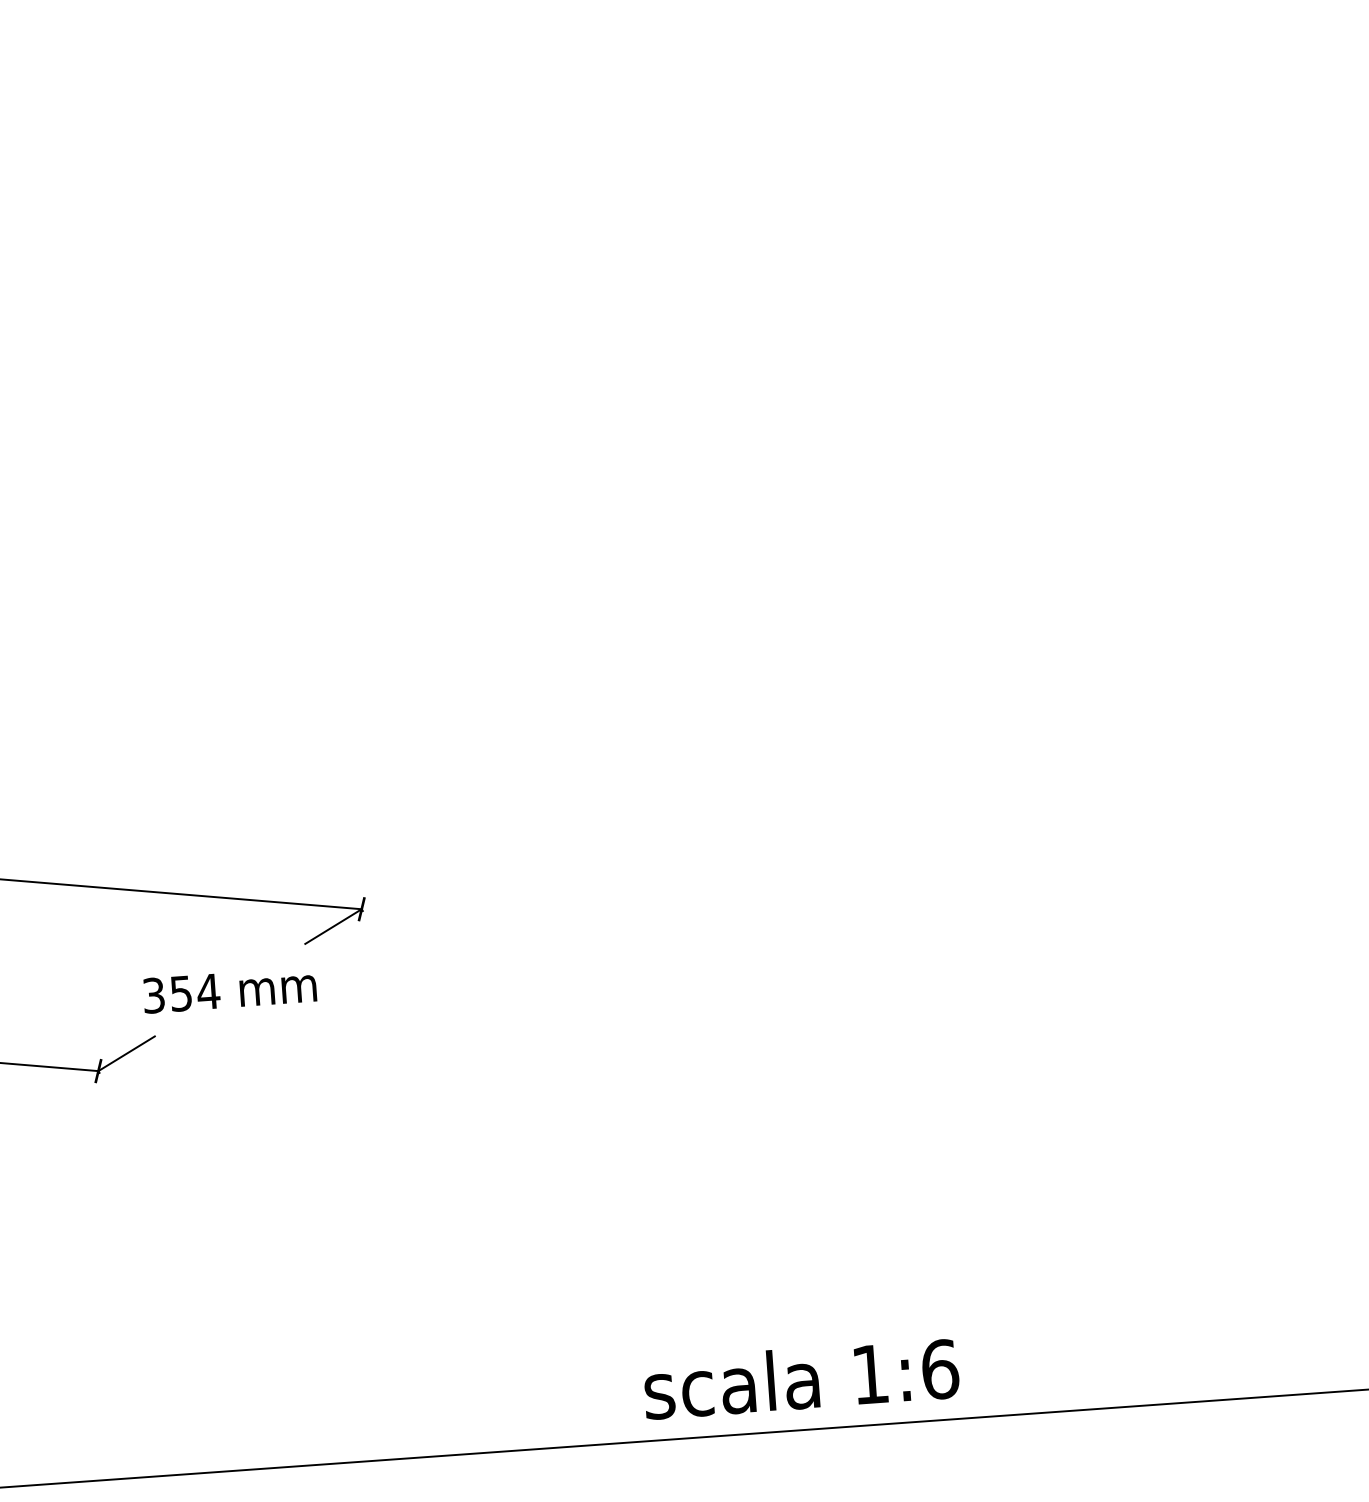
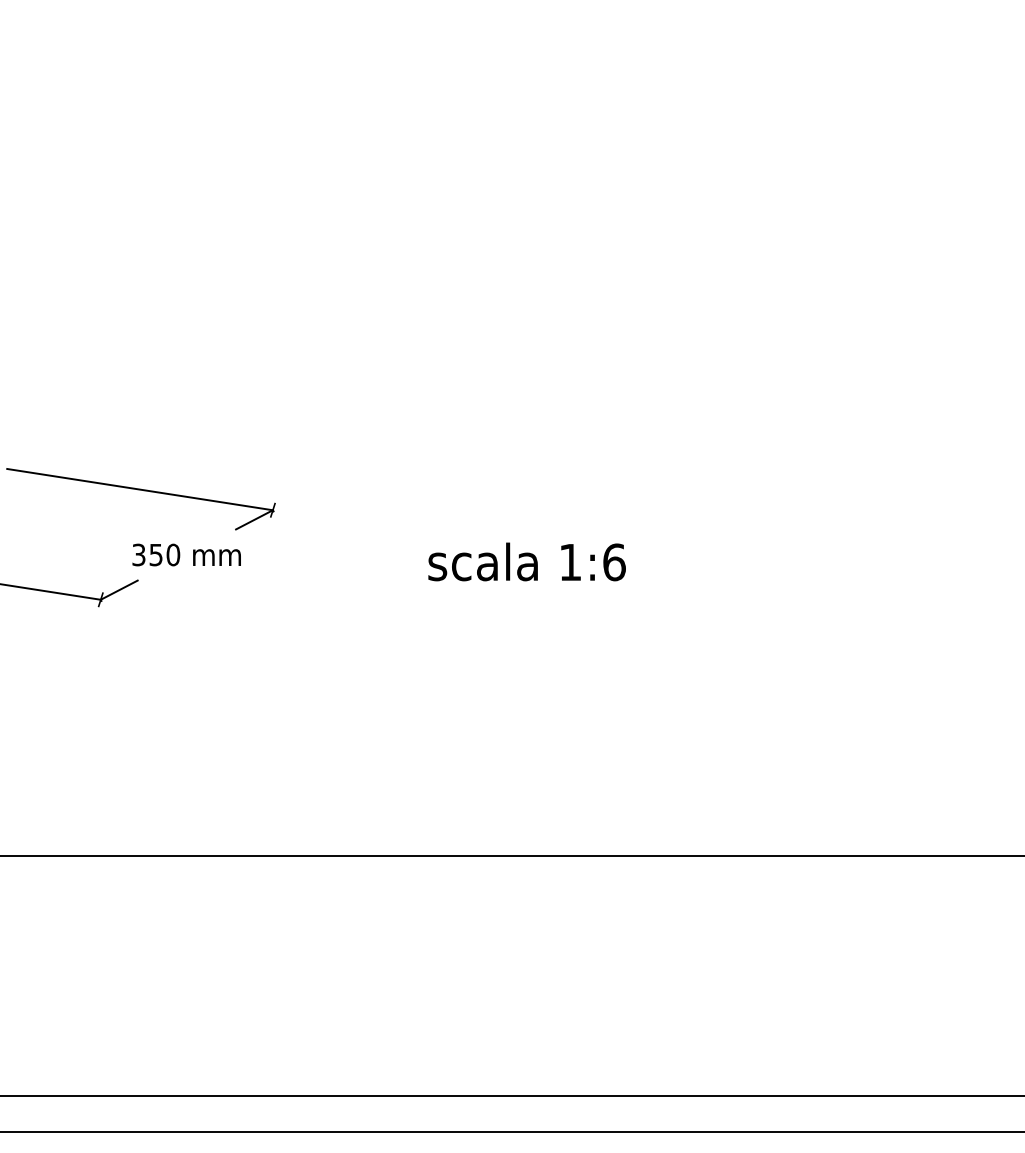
text: (208, 990) -> (173, 554), 354 -> 350
text: (800, 1378) -> (526, 561), moved

